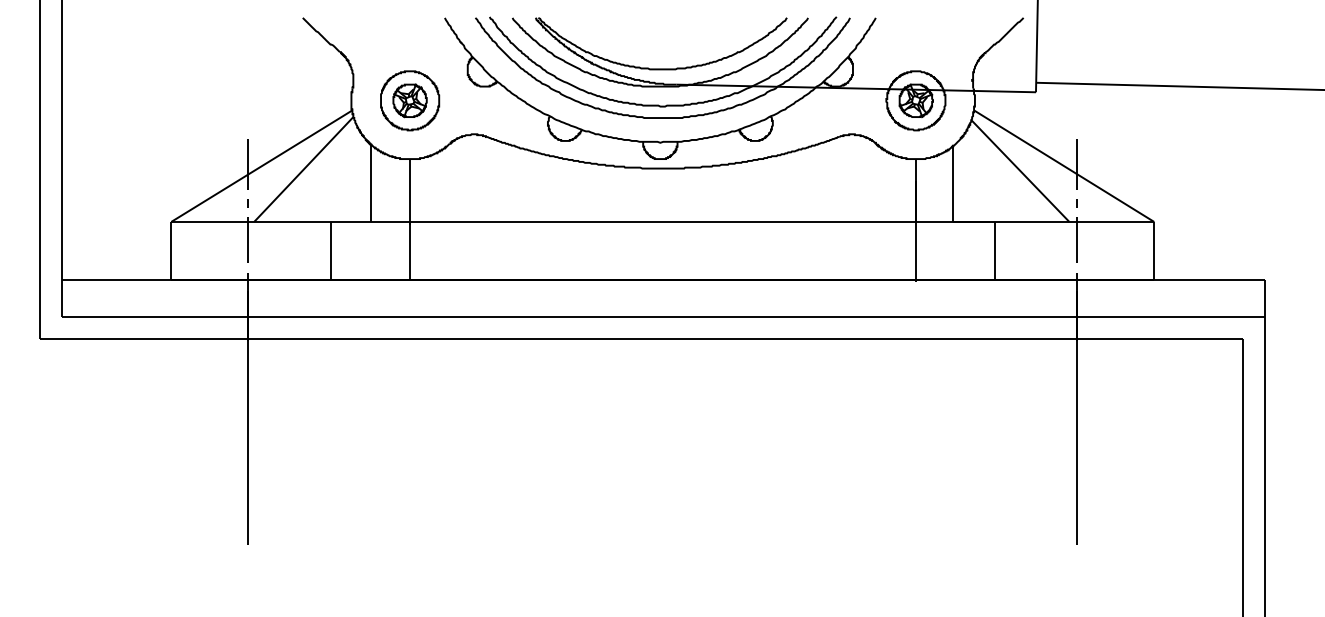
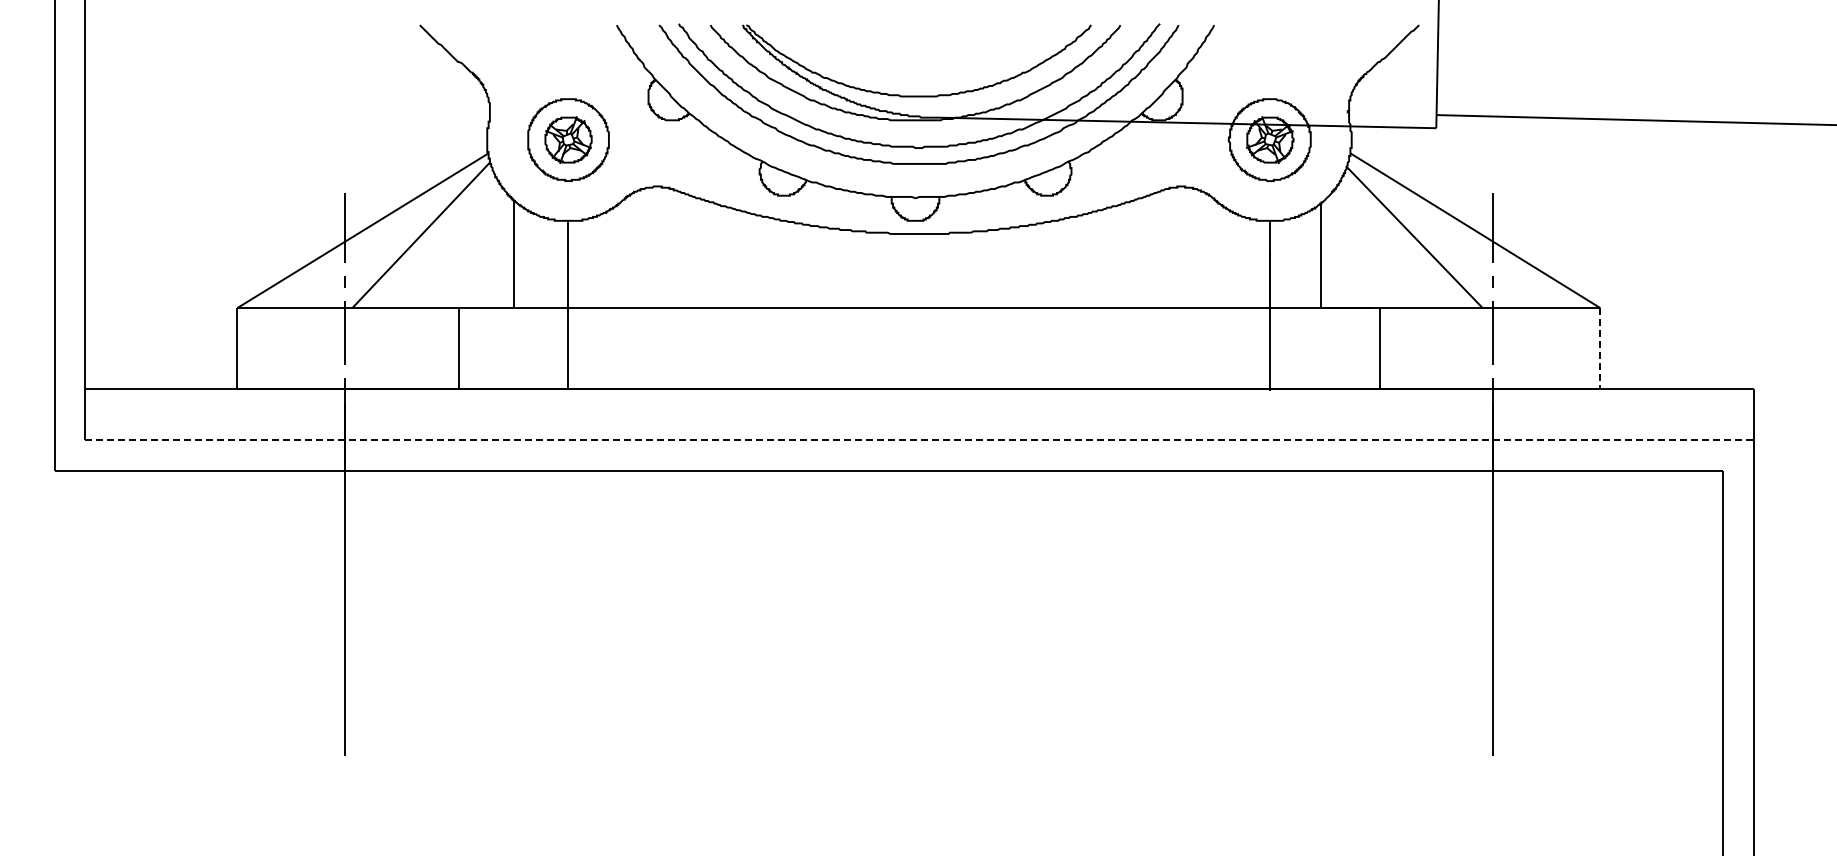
line: (1154, 251) -> (1600, 348), solid -> dashed
line: (663, 317) -> (920, 440), solid -> dashed

